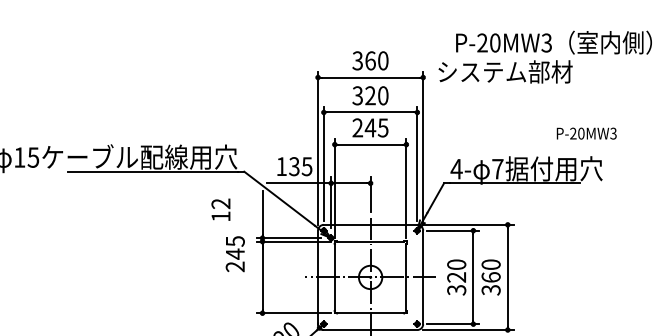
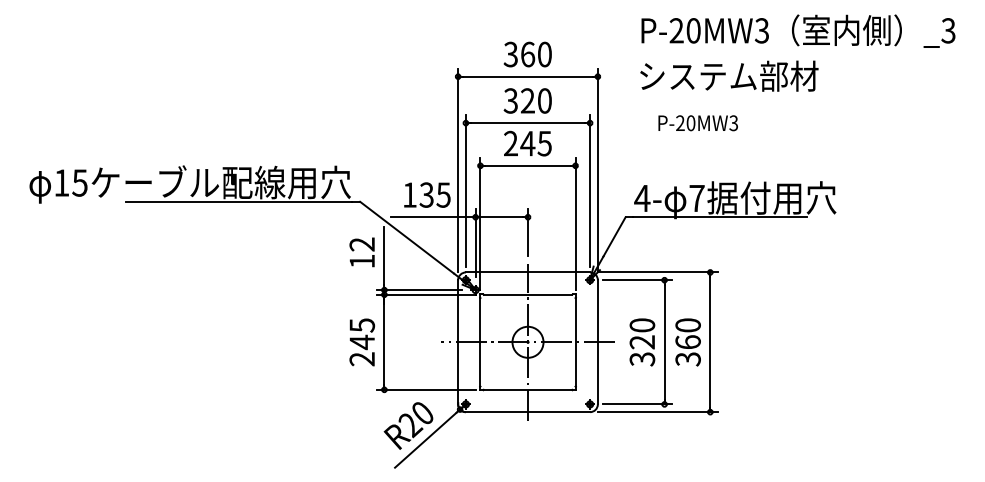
text: (505, 71) -> (729, 75), moved
text: (586, 133) -> (697, 123), moved
text: (220, 209) -> (361, 252), moved
text: (235, 254) -> (362, 342), moved

